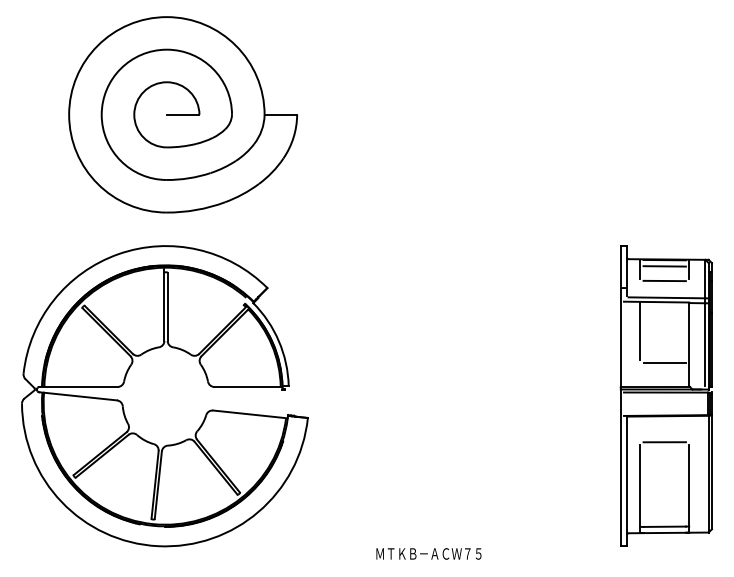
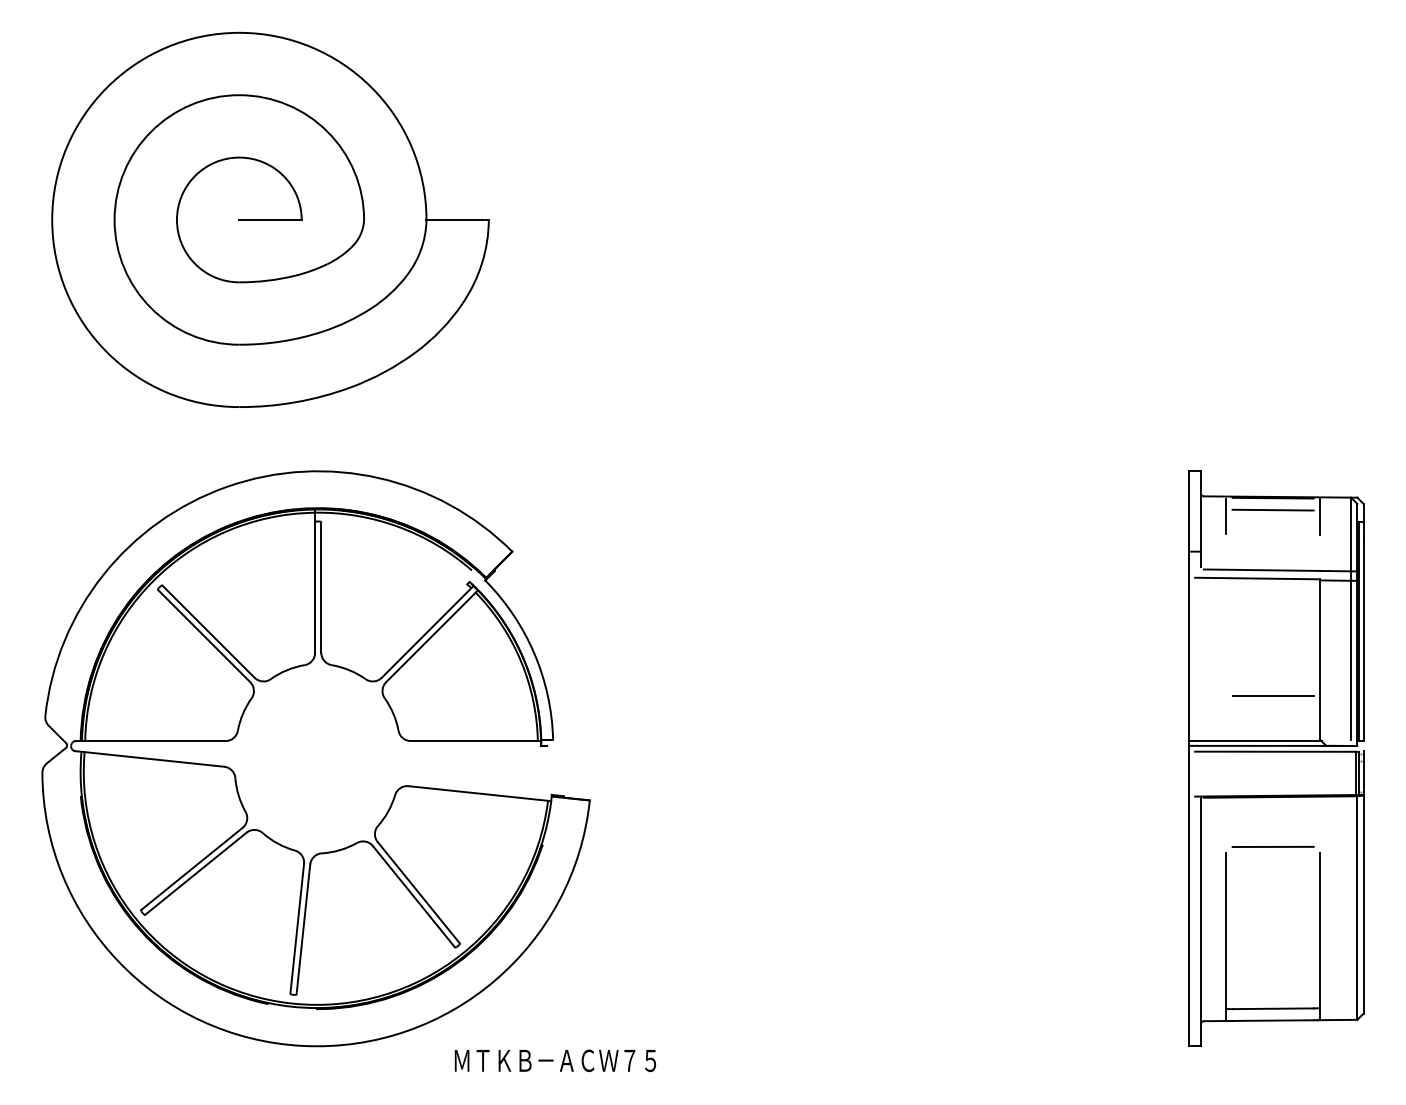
part: (183, 114) -> (271, 219), moved
line: (664, 280) -> (1272, 537), removed
line: (640, 330) -> (1226, 632), removed
text: (428, 553) -> (554, 1059), moved

